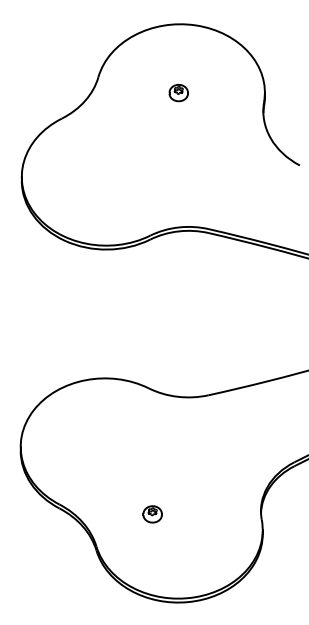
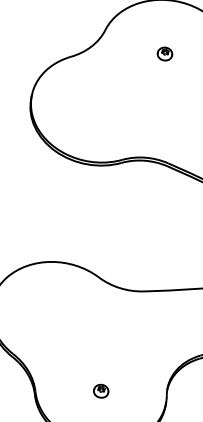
part: (152, 514) -> (101, 391), moved

